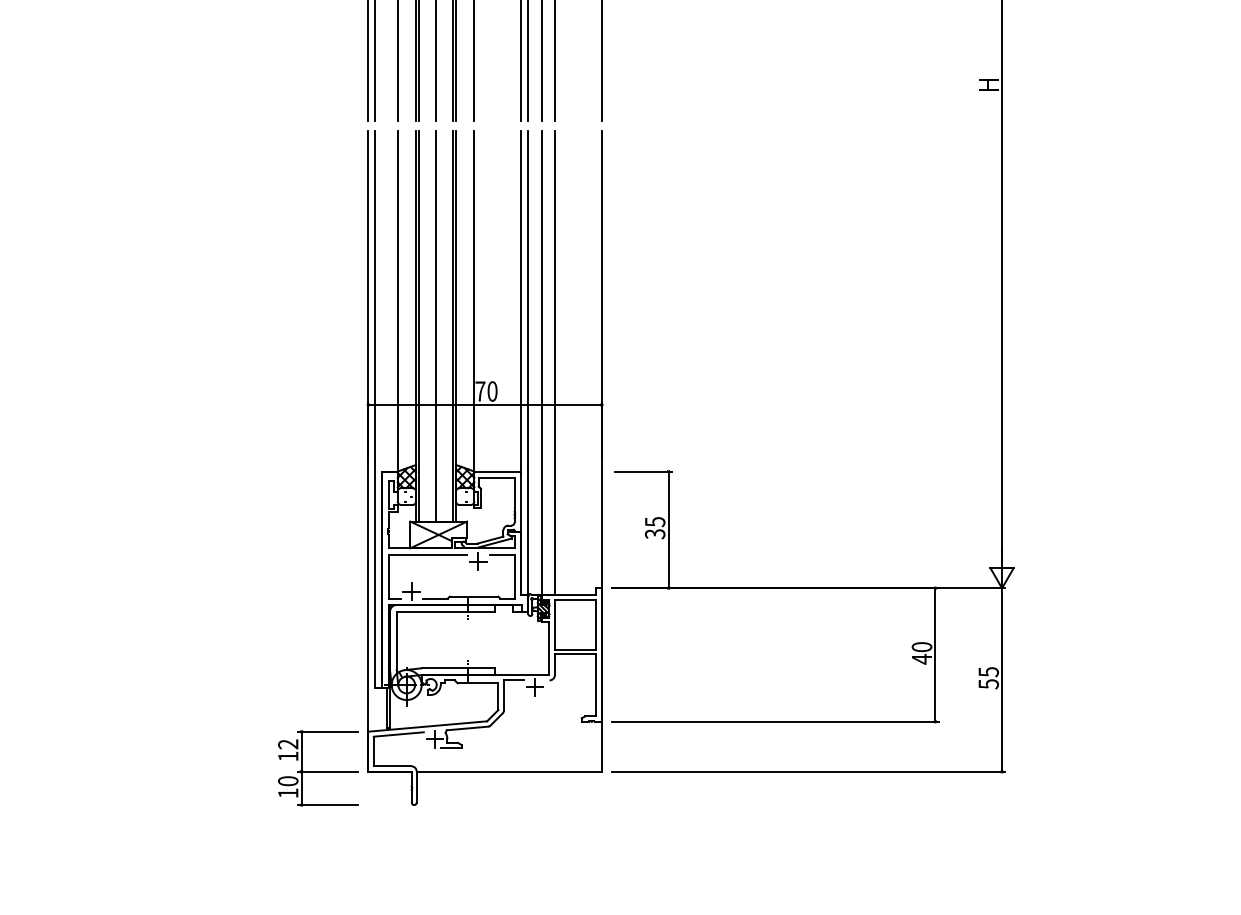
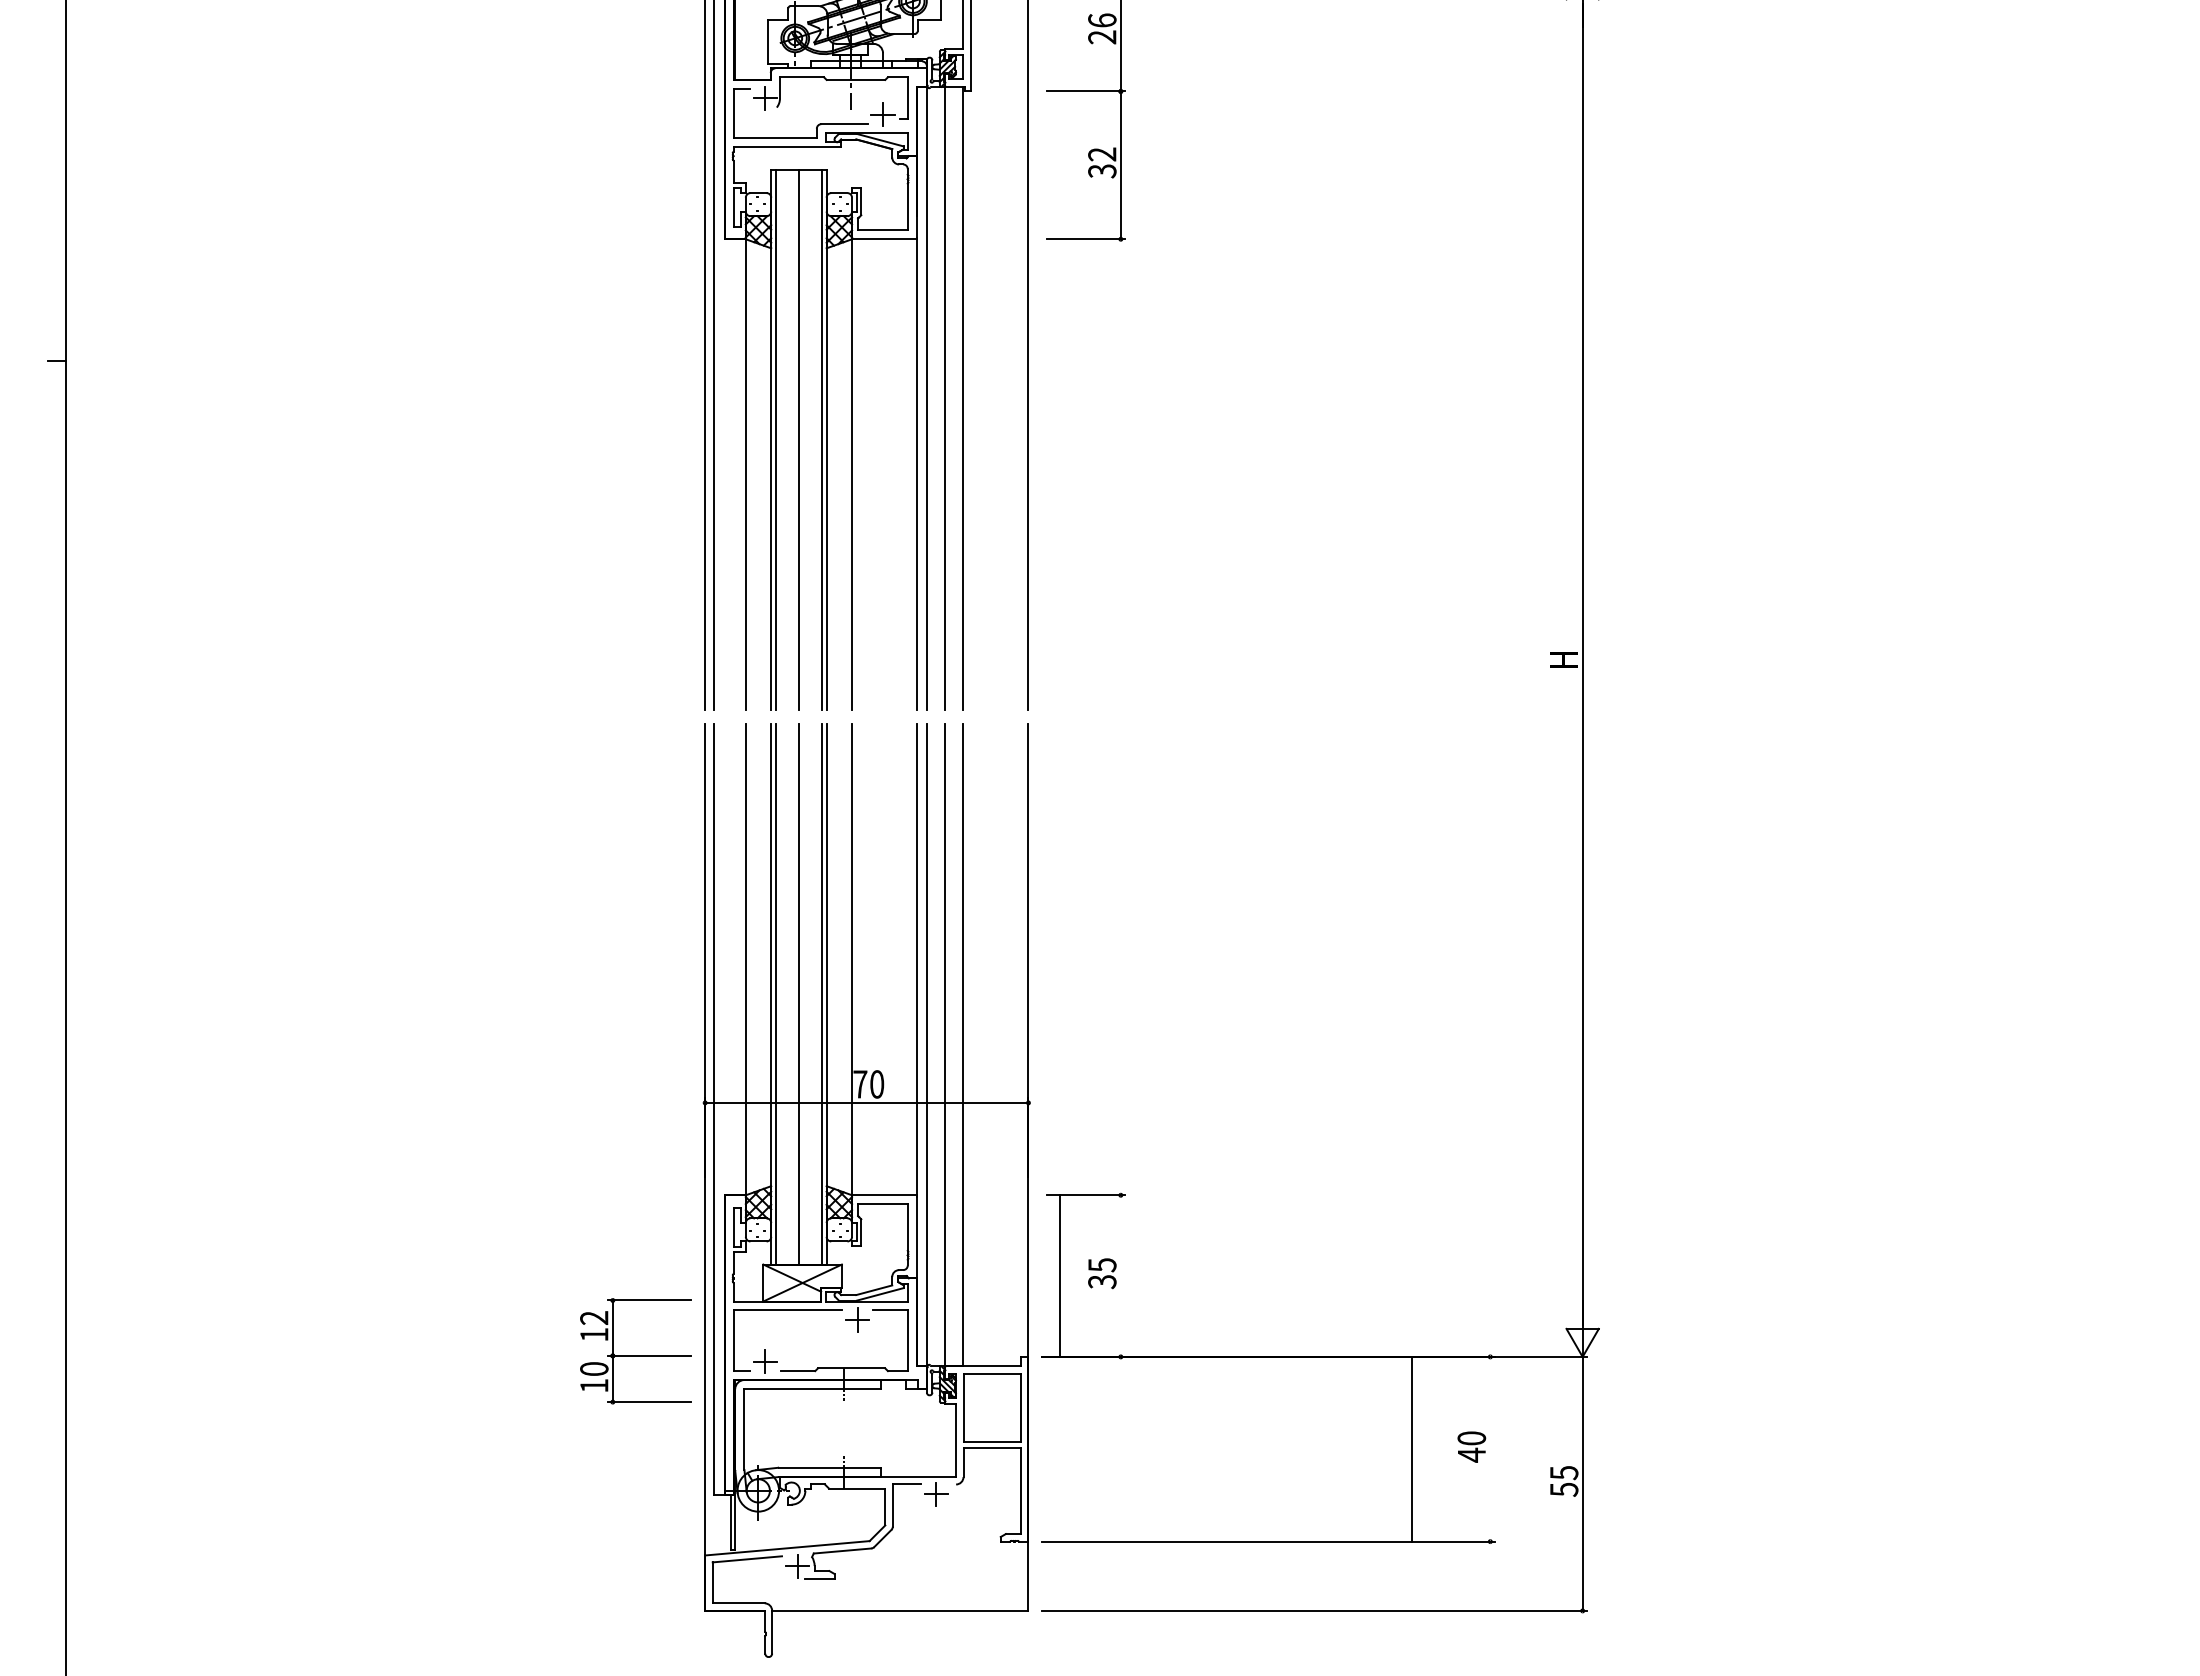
line: (668, 529) -> (1059, 1275), moved
line: (935, 654) -> (1412, 1448), moved
part: (318, 768) -> (635, 1351), moved

